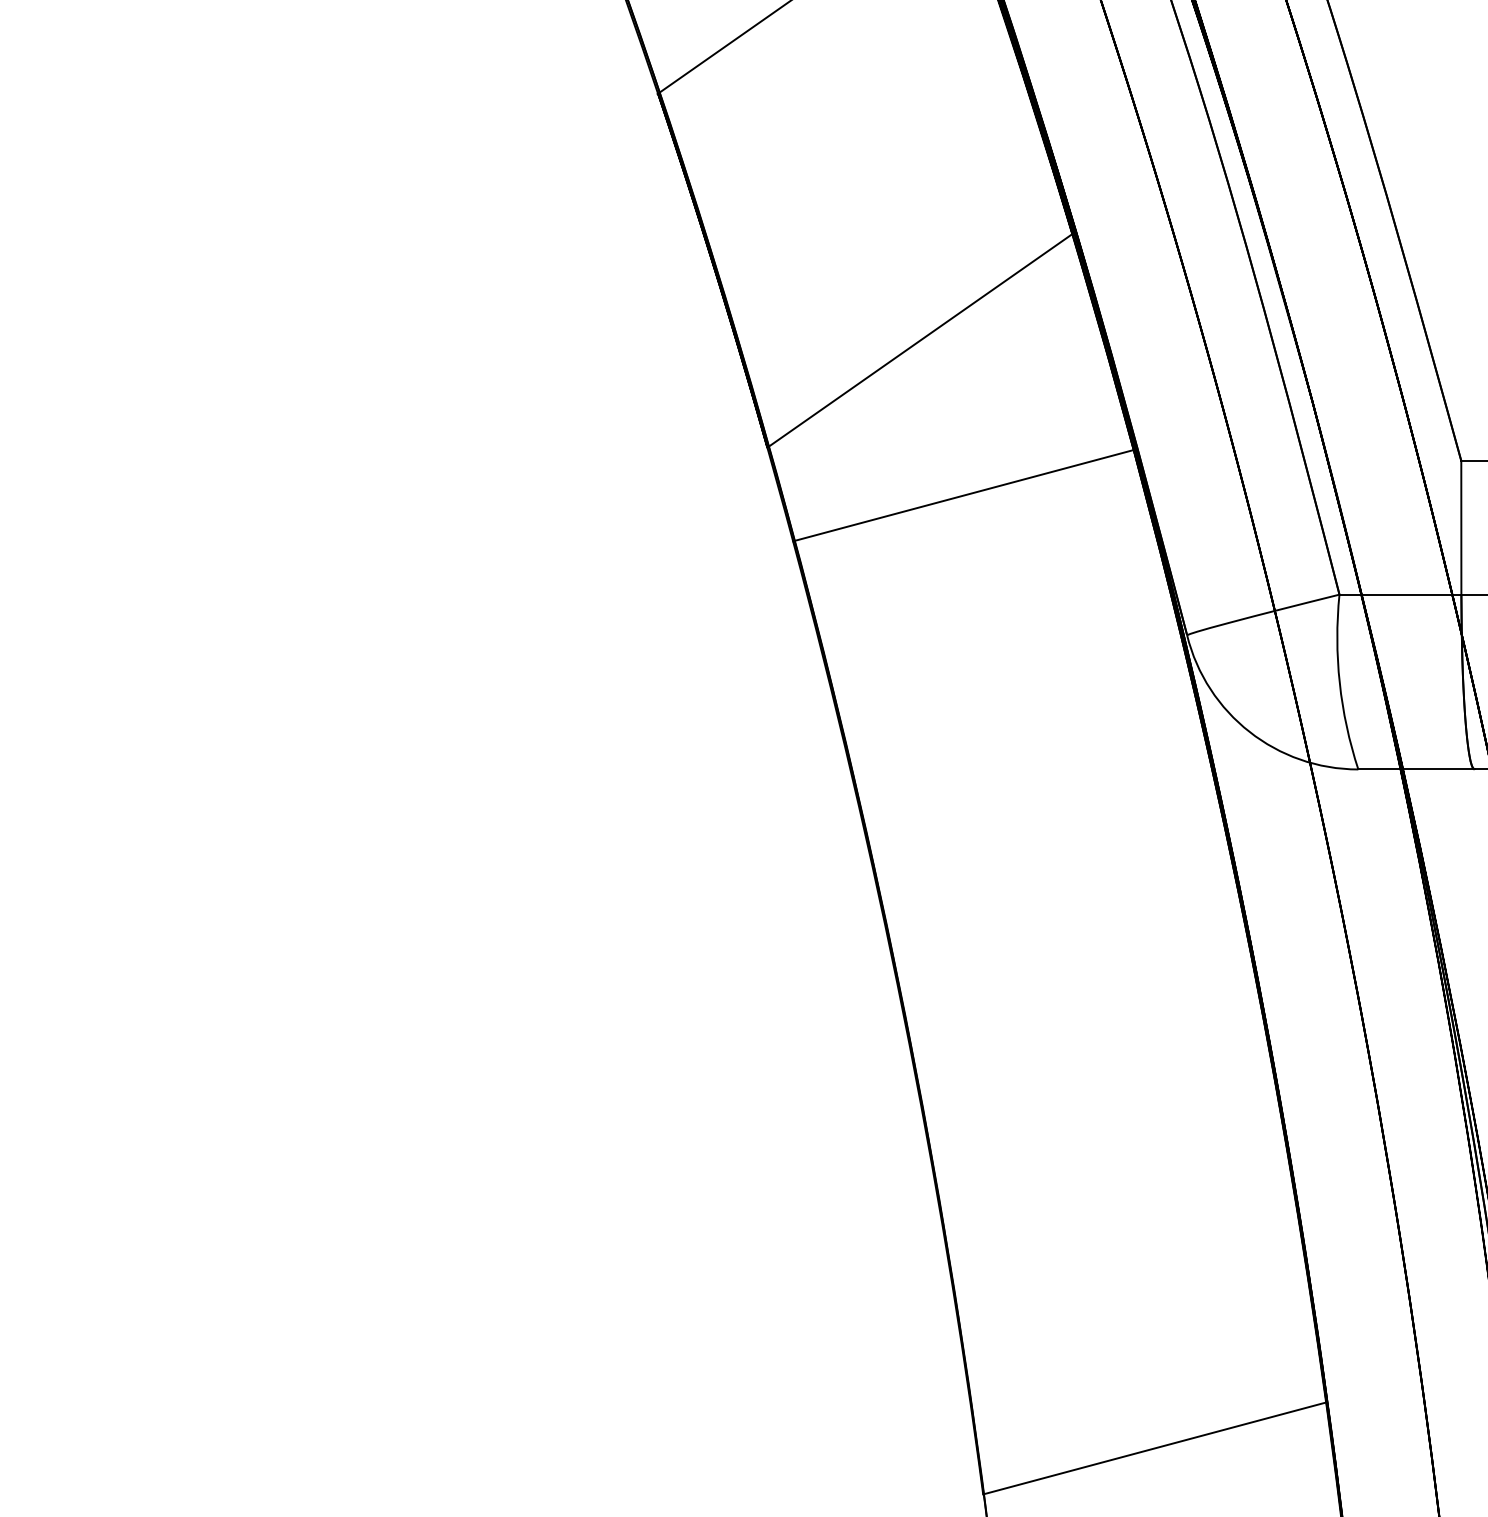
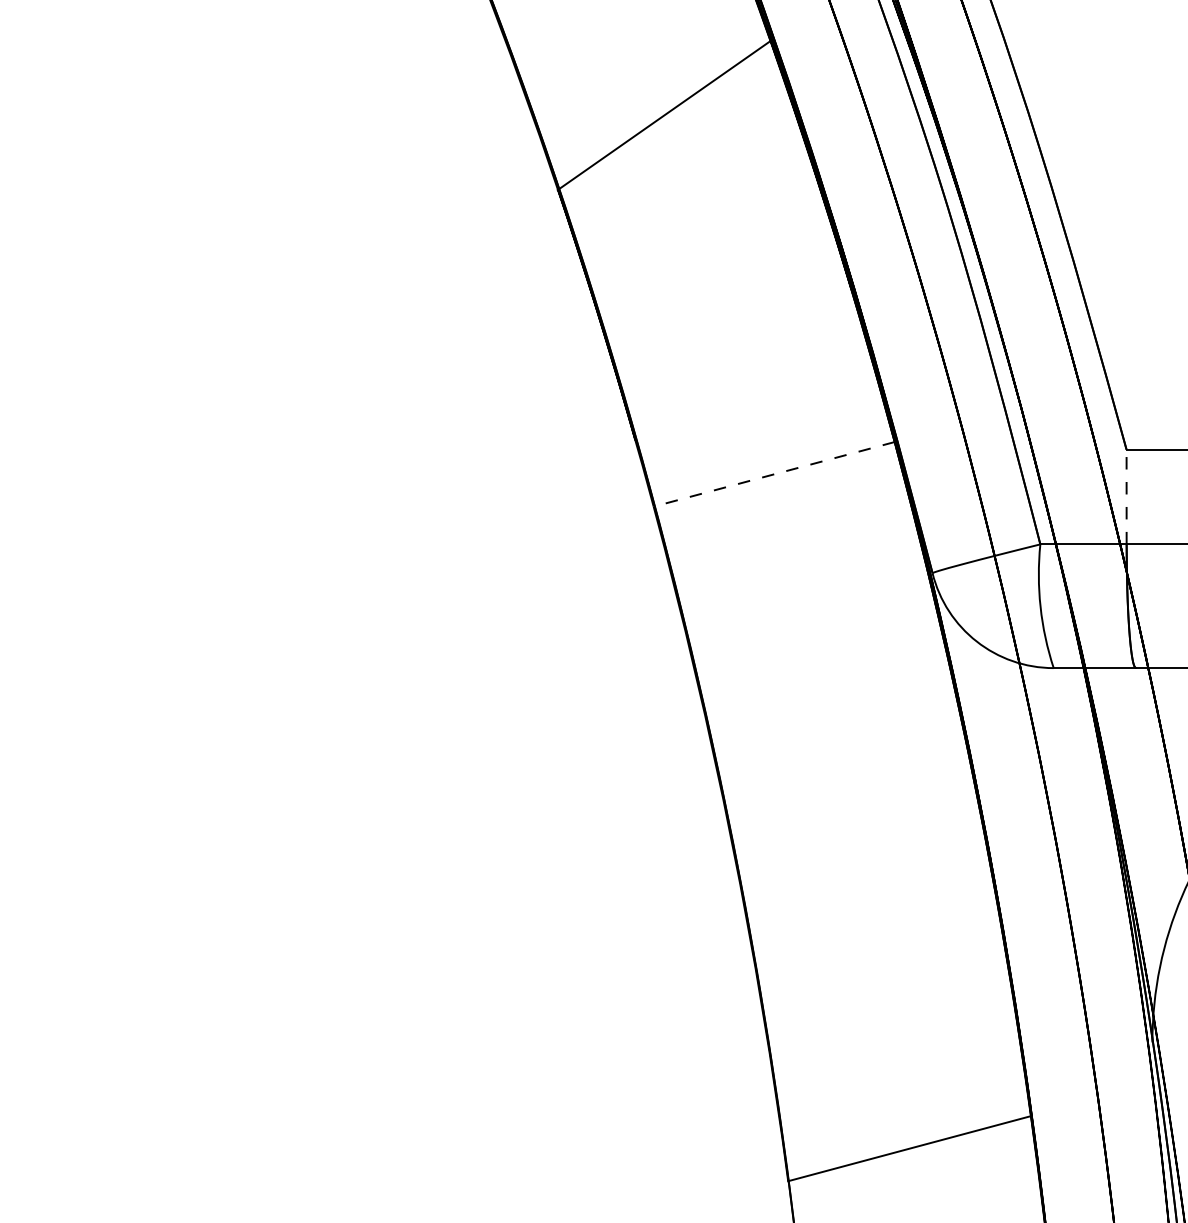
line: (920, 340) -> (743, 364), removed
line: (963, 495) -> (774, 474), solid -> dashed
line: (1461, 526) -> (1126, 496), solid -> dashed

